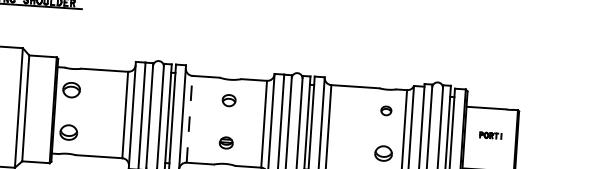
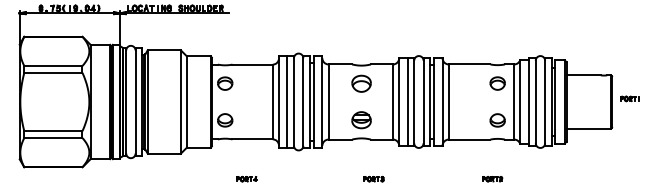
part: (229, 100) -> (361, 83), size x1.67
part: (386, 110) -> (497, 83), size x1.67
line: (189, 119) -> (328, 102), dashed -> solid
part: (490, 135) -> (629, 98), moved
part: (226, 143) -> (361, 120), size x1.67

